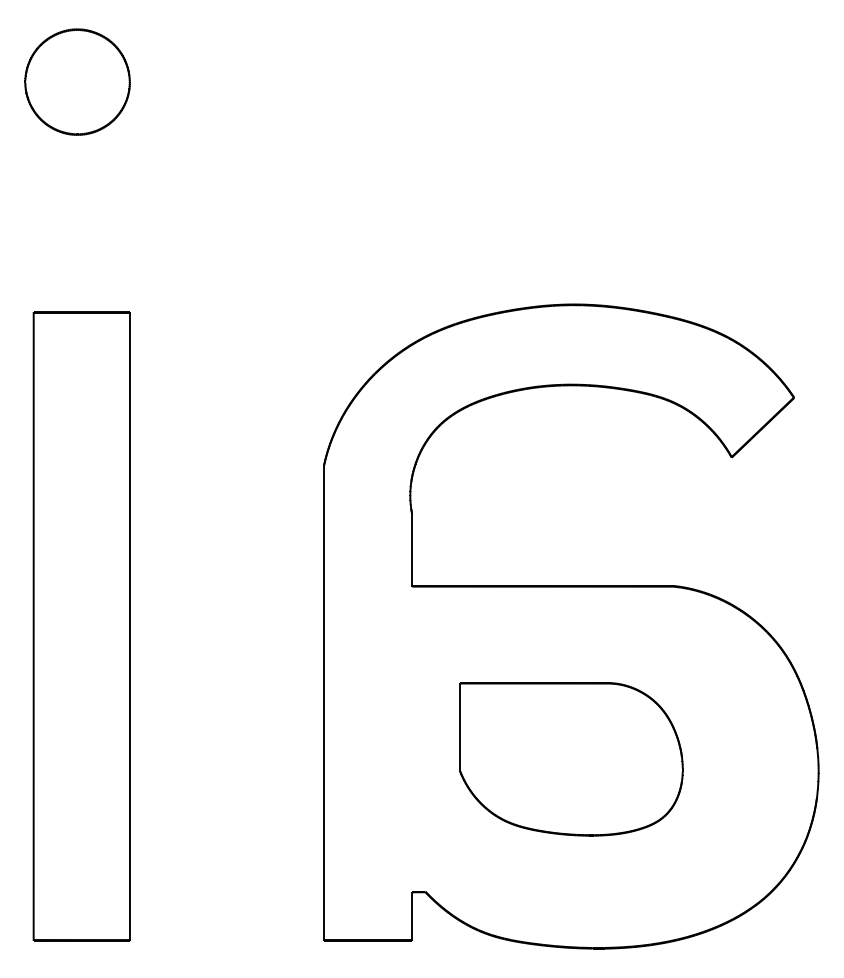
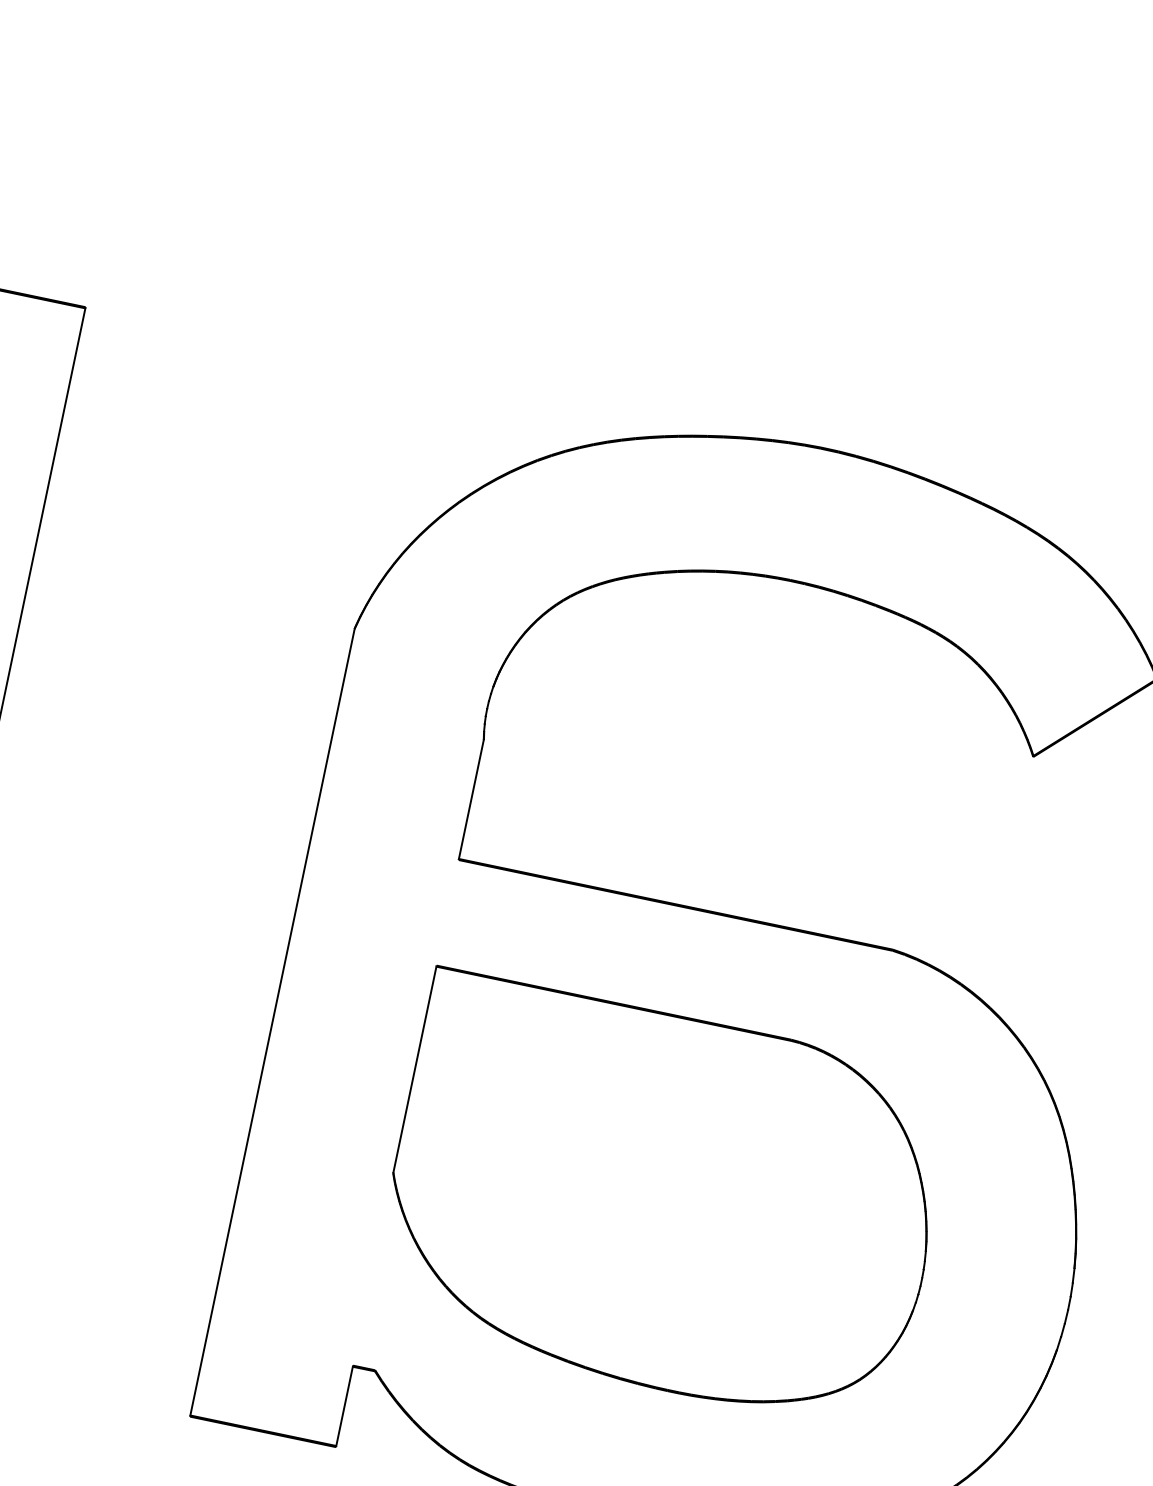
part: (571, 759) -> (663, 1201), size x1.43

